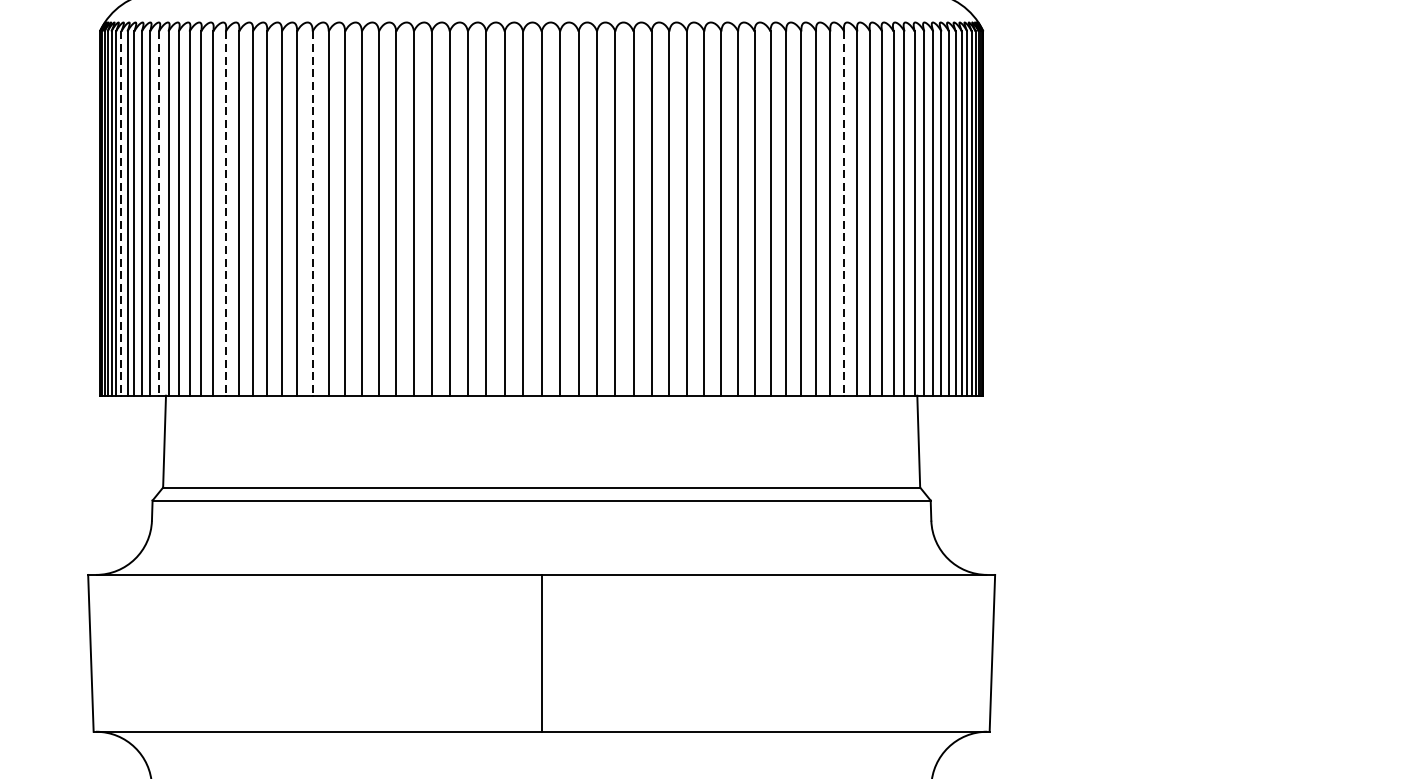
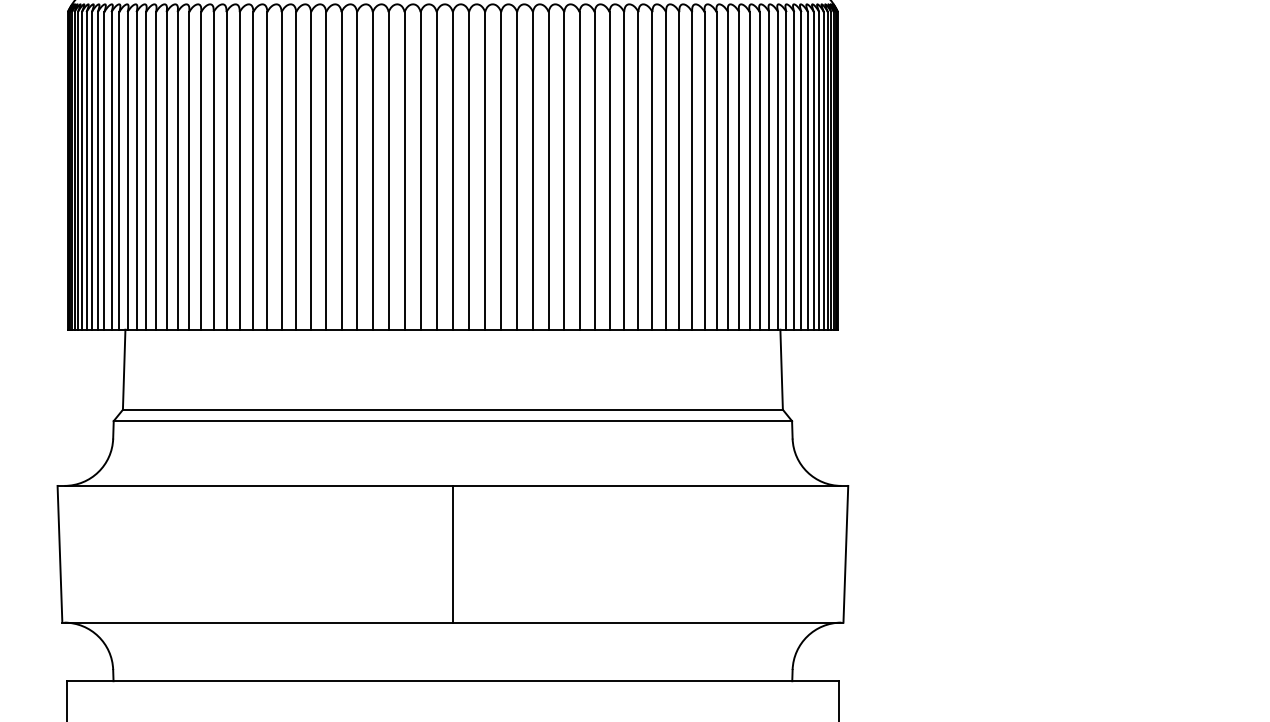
line: (121, 213) -> (86, 170), dashed -> solid
line: (159, 213) -> (119, 170), dashed -> solid
line: (225, 213) -> (177, 170), dashed -> solid
line: (312, 213) -> (253, 170), dashed -> solid
line: (844, 213) -> (716, 170), dashed -> solid

